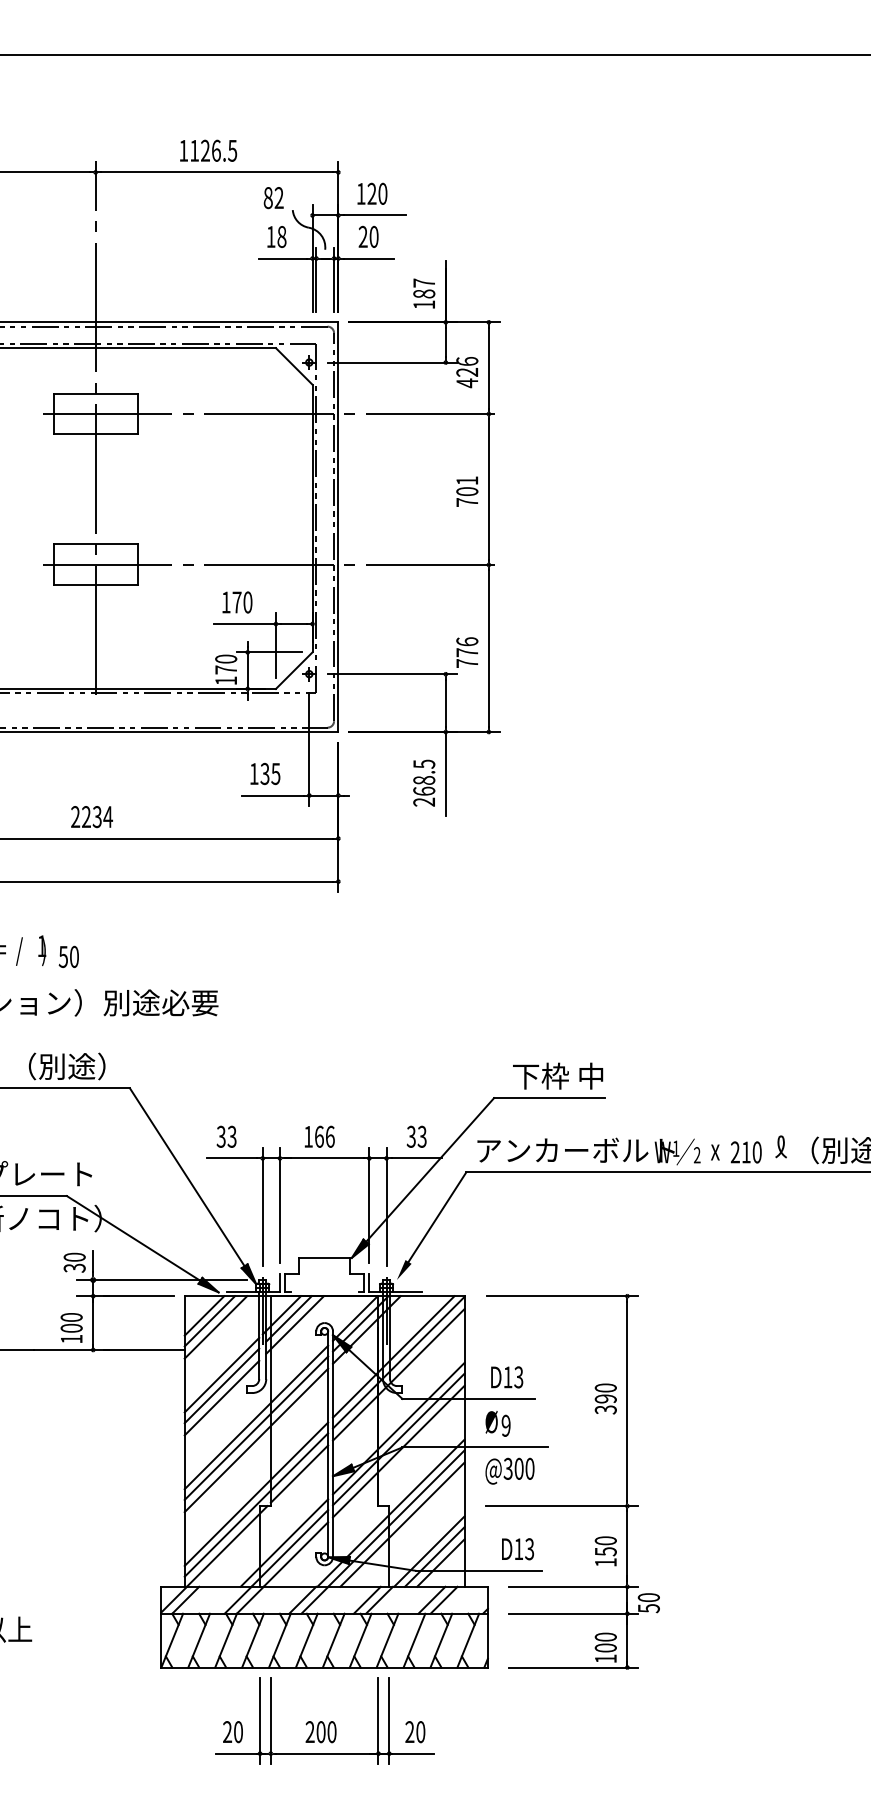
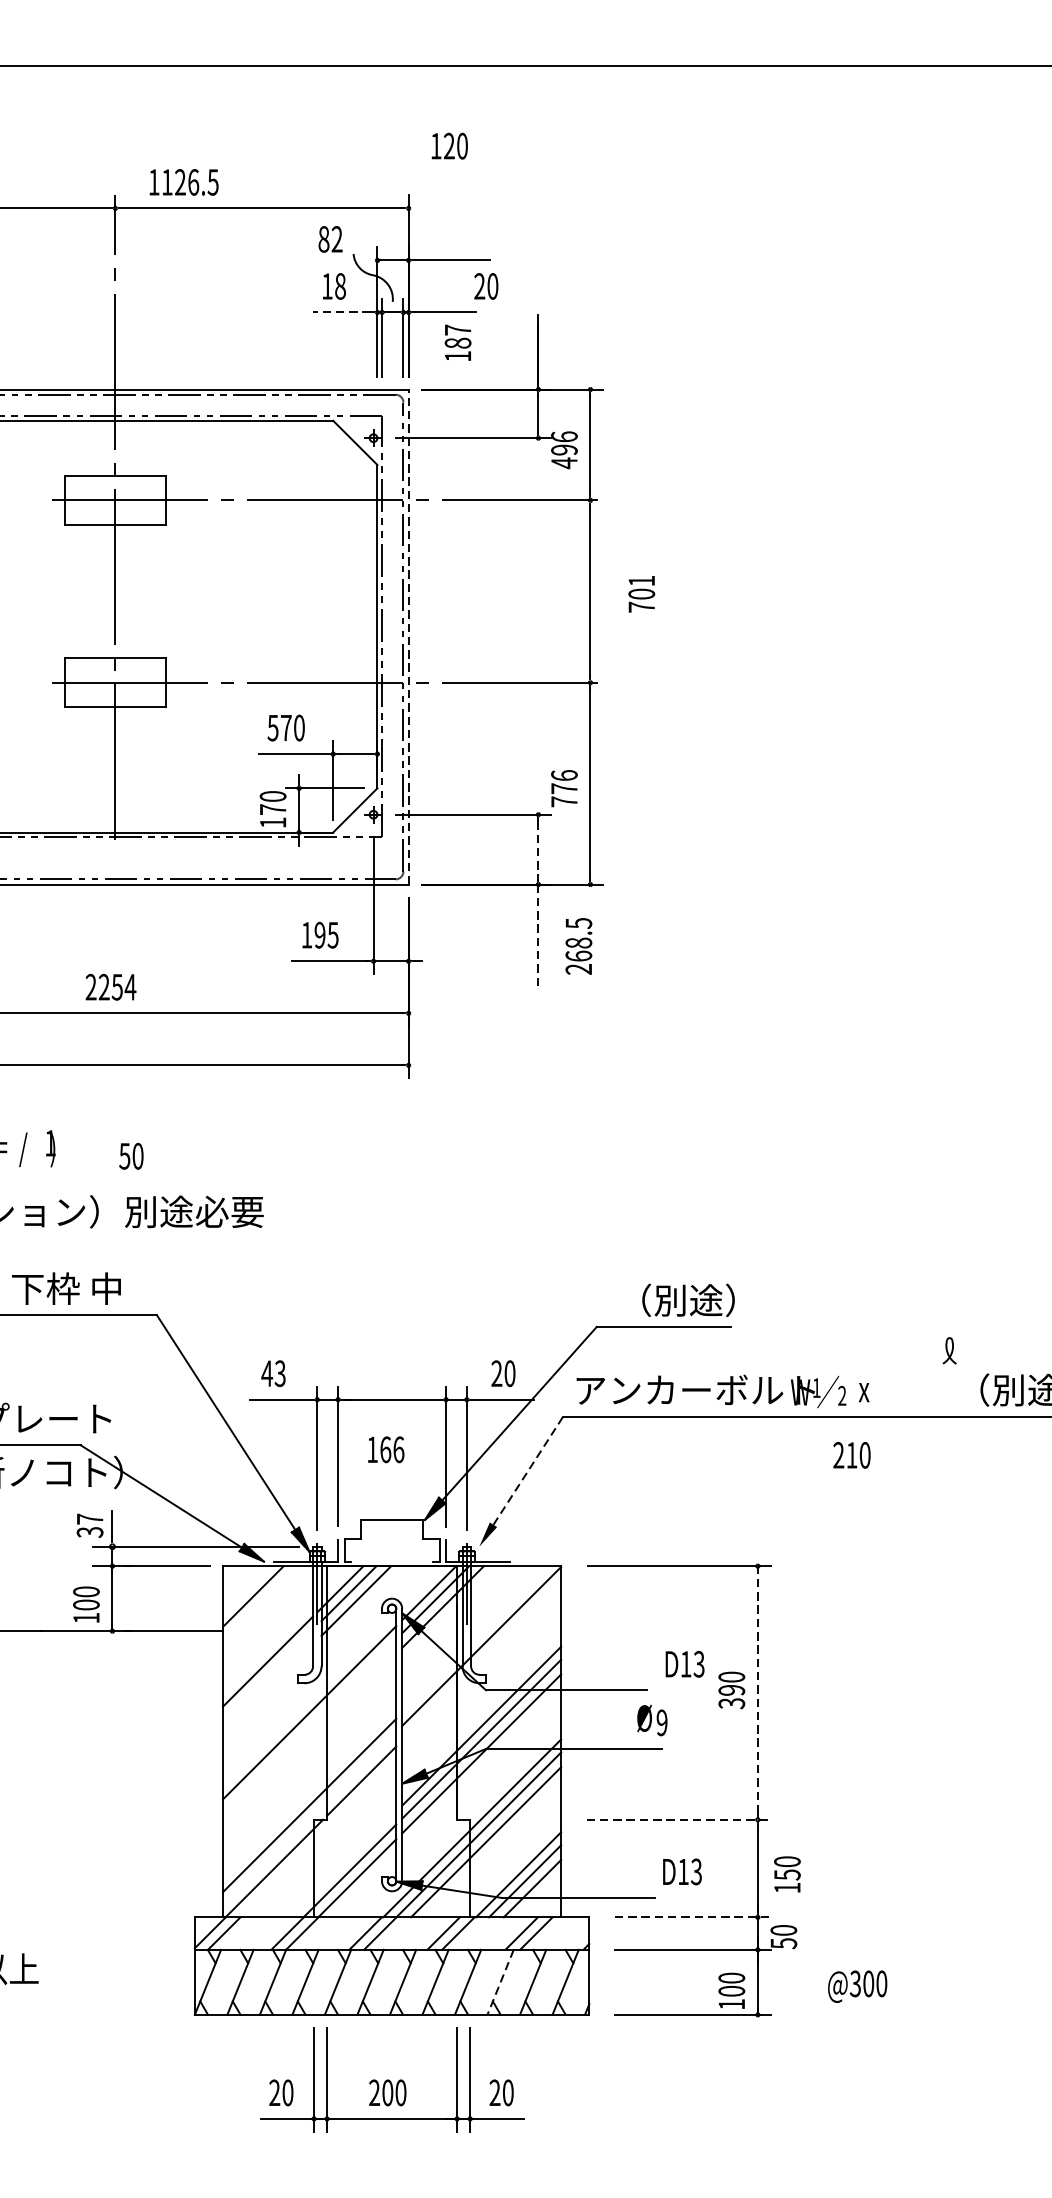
text: (208, 150) -> (184, 181), moved
text: (372, 193) -> (449, 145), moved
text: (368, 236) -> (486, 285), moved
line: (282, 258) -> (341, 312), solid -> dashed
text: (424, 293) -> (458, 342), moved
text: (467, 372) -> (564, 450), 426 -> 496
text: (467, 491) -> (641, 593), moved
line: (338, 527) -> (408, 637), solid -> dashed
text: (225, 602) -> (272, 728), 170 -> 570
line: (445, 703) -> (538, 850), solid -> dashed
text: (264, 773) -> (319, 934), 135 -> 195
line: (445, 774) -> (538, 935), solid -> dashed
text: (424, 782) -> (579, 945), moved
text: (97, 816) -> (117, 986), 2234 -> 2254
text: (68, 956) -> (130, 1155), moved
text: (57, 1066) -> (69, 1288), （別途） -> 下枠 中
text: (560, 1075) -> (677, 1299), 下枠 中 -> （別途）
text: (221, 1136) -> (267, 1373), 33 -> 43
text: (319, 1136) -> (385, 1449), moved
text: (416, 1136) -> (503, 1373), 33 -> 20
part: (780, 1146) -> (948, 1350), moved
text: (745, 1152) -> (851, 1455), moved
line: (437, 1216) -> (528, 1469), solid -> dashed
text: (74, 1256) -> (89, 1518), 30 -> 37
line: (204, 1315) -> (246, 1589), removed
line: (215, 1327) -> (260, 1604), removed
line: (393, 1356) -> (475, 1639), removed
line: (398, 1374) -> (481, 1660), removed
text: (507, 1377) -> (685, 1664), moved
line: (221, 1385) -> (267, 1674), removed
line: (221, 1397) -> (267, 1688), removed
line: (627, 1401) -> (757, 1693), solid -> dashed
text: (497, 1423) -> (651, 1720), moved
line: (256, 1427) -> (309, 1724), removed
line: (256, 1440) -> (309, 1740), removed
text: (509, 1470) -> (857, 1985), moved
line: (256, 1504) -> (309, 1817), removed
line: (562, 1506) -> (679, 1820), solid -> dashed
line: (284, 1542) -> (343, 1863), removed
text: (517, 1549) -> (681, 1872), moved
text: (605, 1551) -> (786, 1874), moved
line: (573, 1586) -> (692, 1916), solid -> dashed
line: (414, 1641) -> (500, 1983), solid -> dashed

